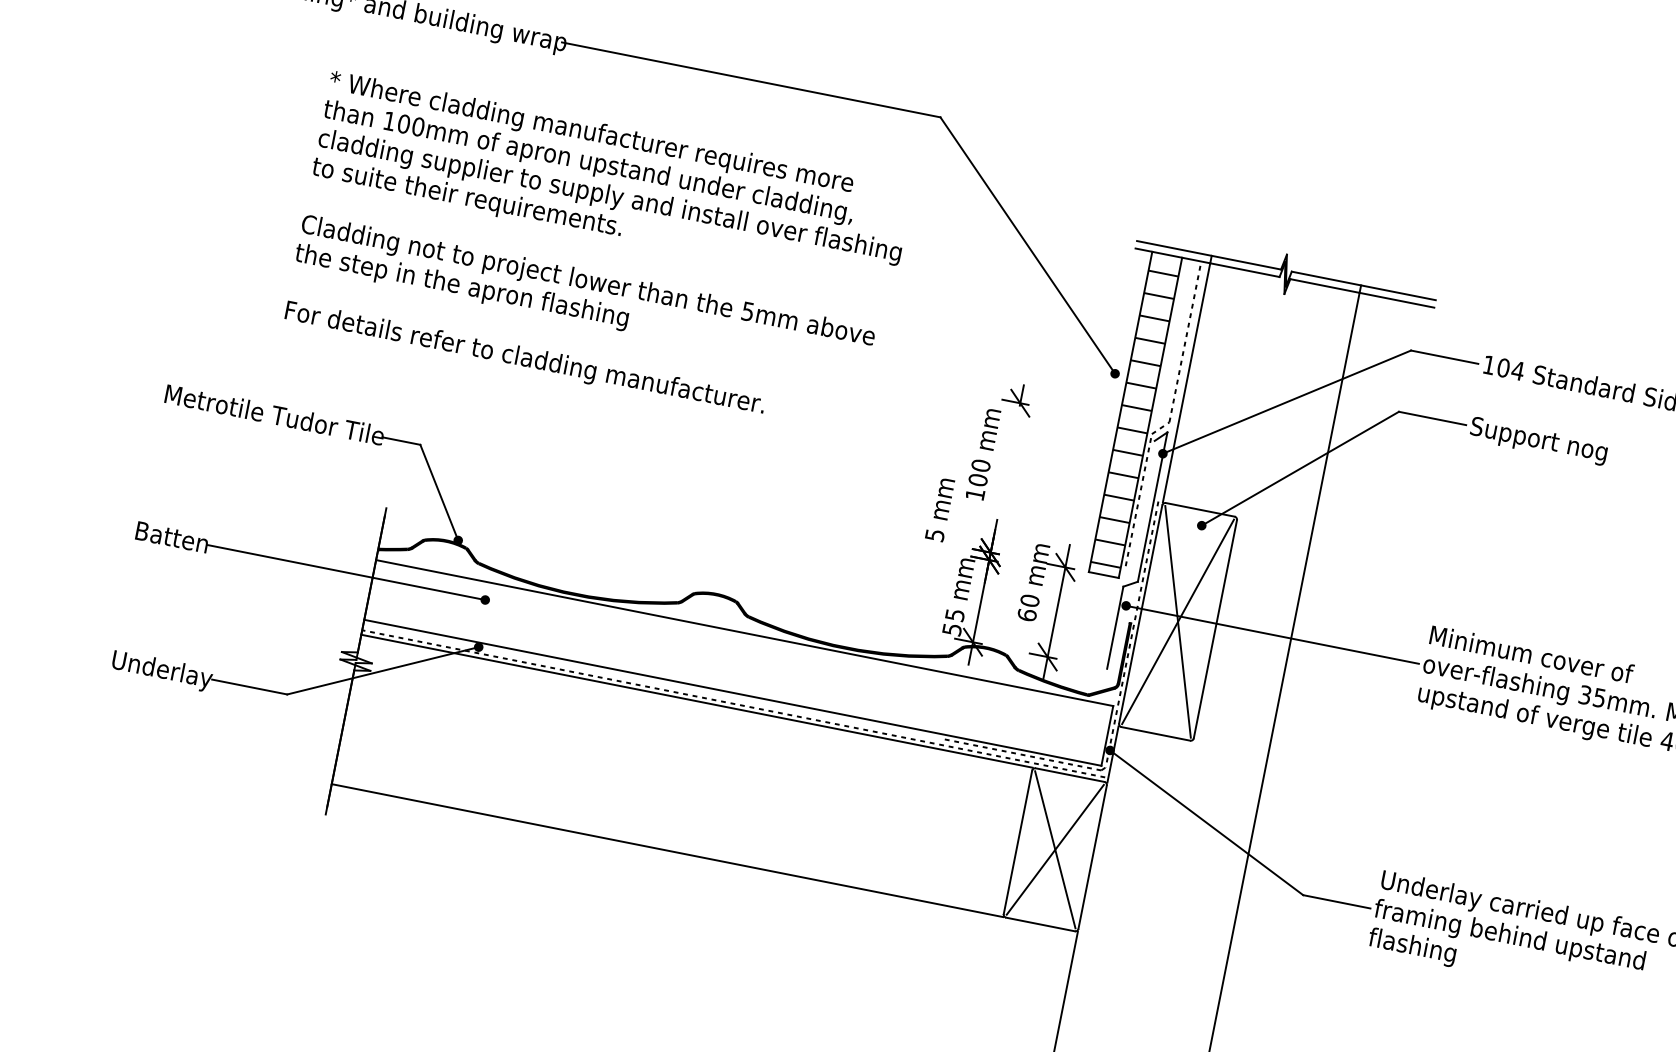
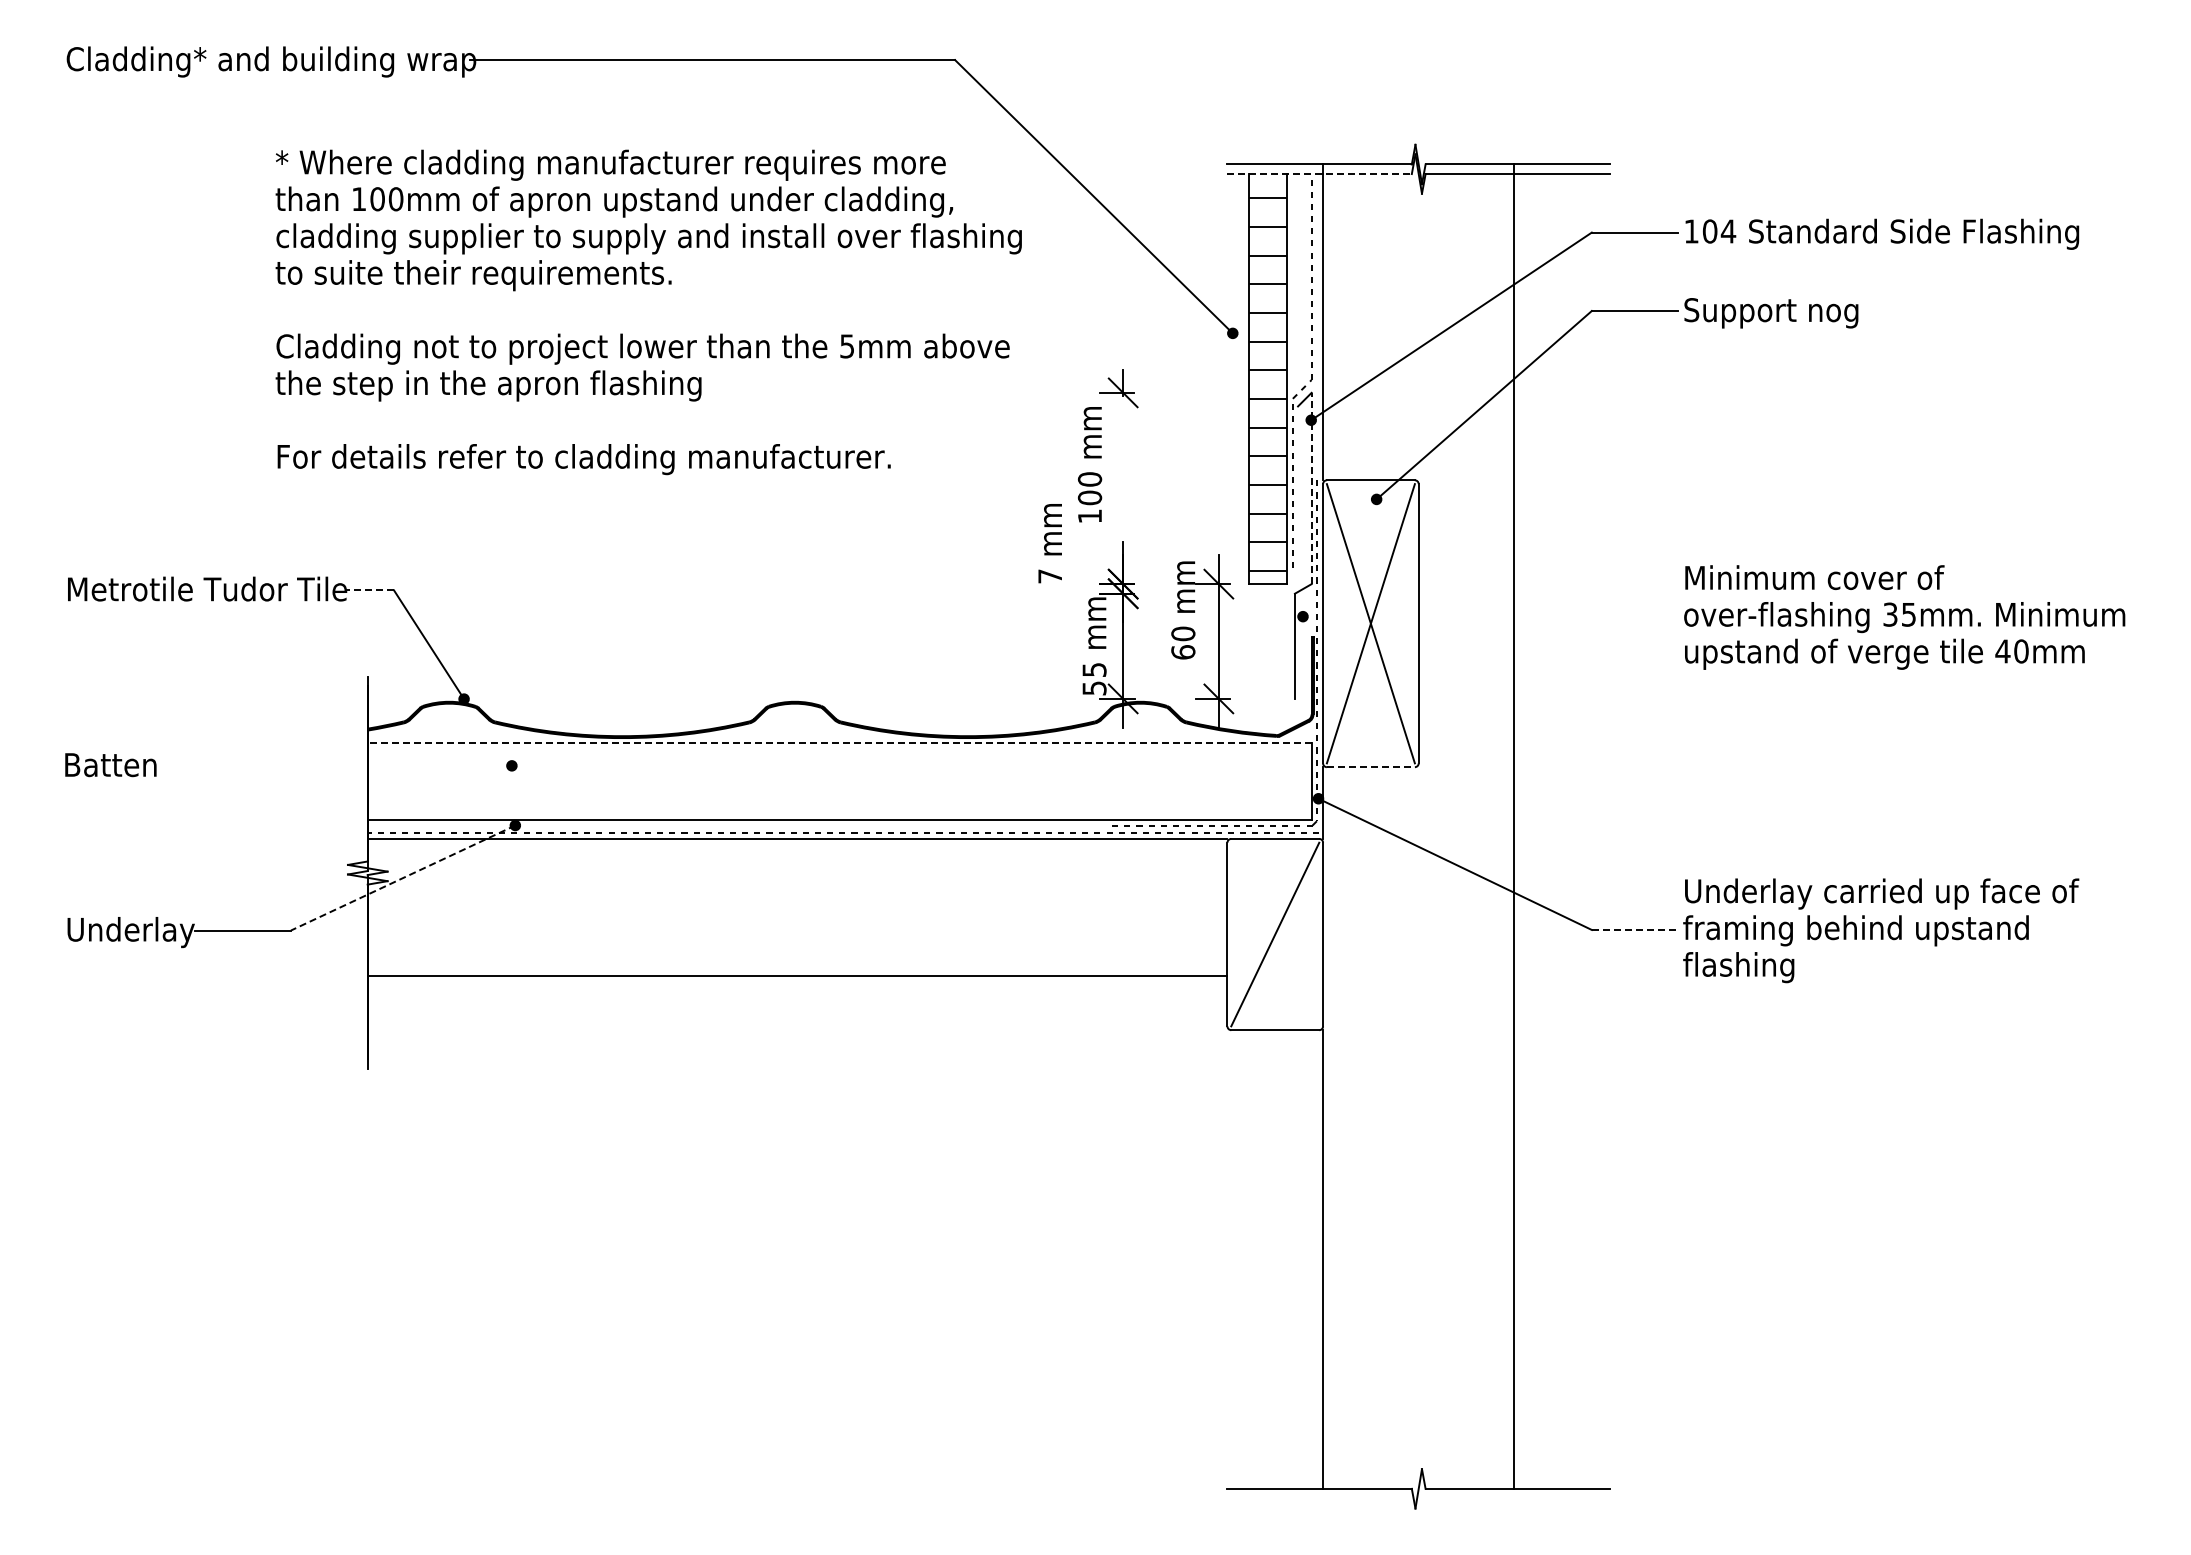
text: (597, 254) -> (648, 312), moved
line: (1208, 263) -> (1320, 174), solid -> dashed
line: (401, 441) -> (369, 590), solid -> dashed
line: (1152, 507) -> (1311, 488), solid -> dashed
text: (935, 535) -> (1050, 576), 5 -> 7
line: (345, 572) -> (333, 765), removed
line: (744, 633) -> (839, 743), solid -> dashed
line: (1272, 634) -> (1490, 616), removed
line: (383, 671) -> (403, 878), solid -> dashed
line: (1155, 734) -> (1370, 767), solid -> dashed
line: (1055, 849) -> (1275, 934), removed
line: (667, 850) -> (797, 976), moved
line: (1337, 901) -> (1635, 929), solid -> dashed

